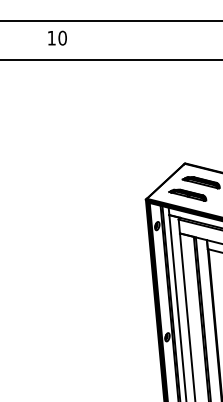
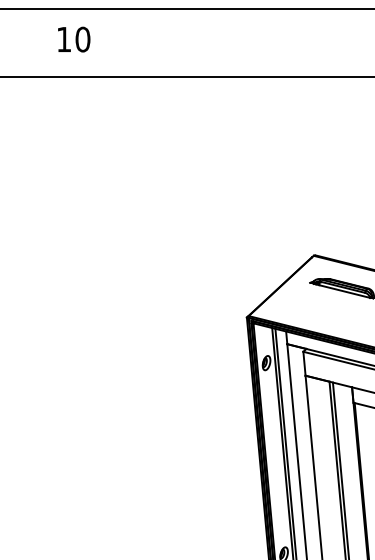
text: (57, 37) -> (74, 38), moved
part: (187, 194) -> (318, 308), removed

